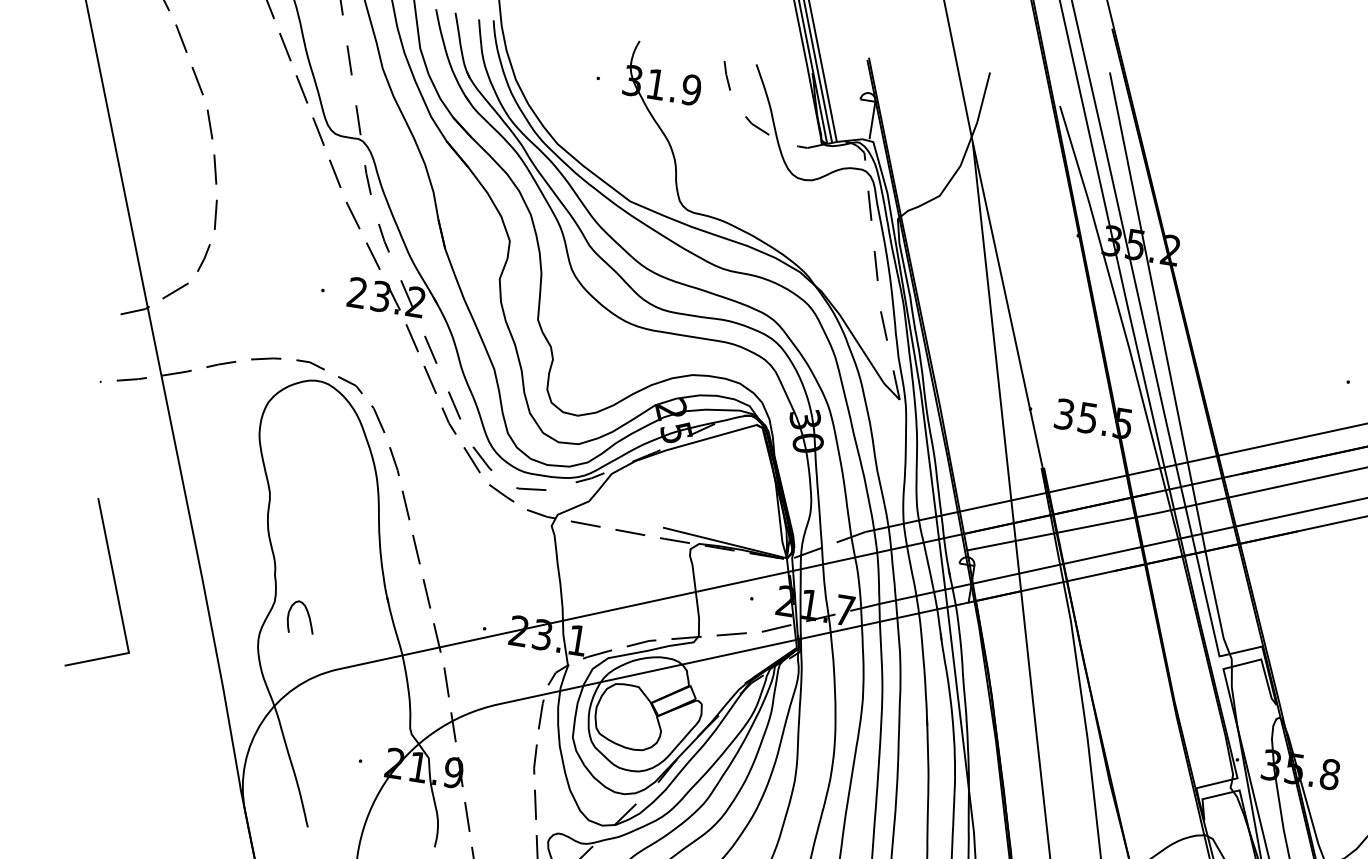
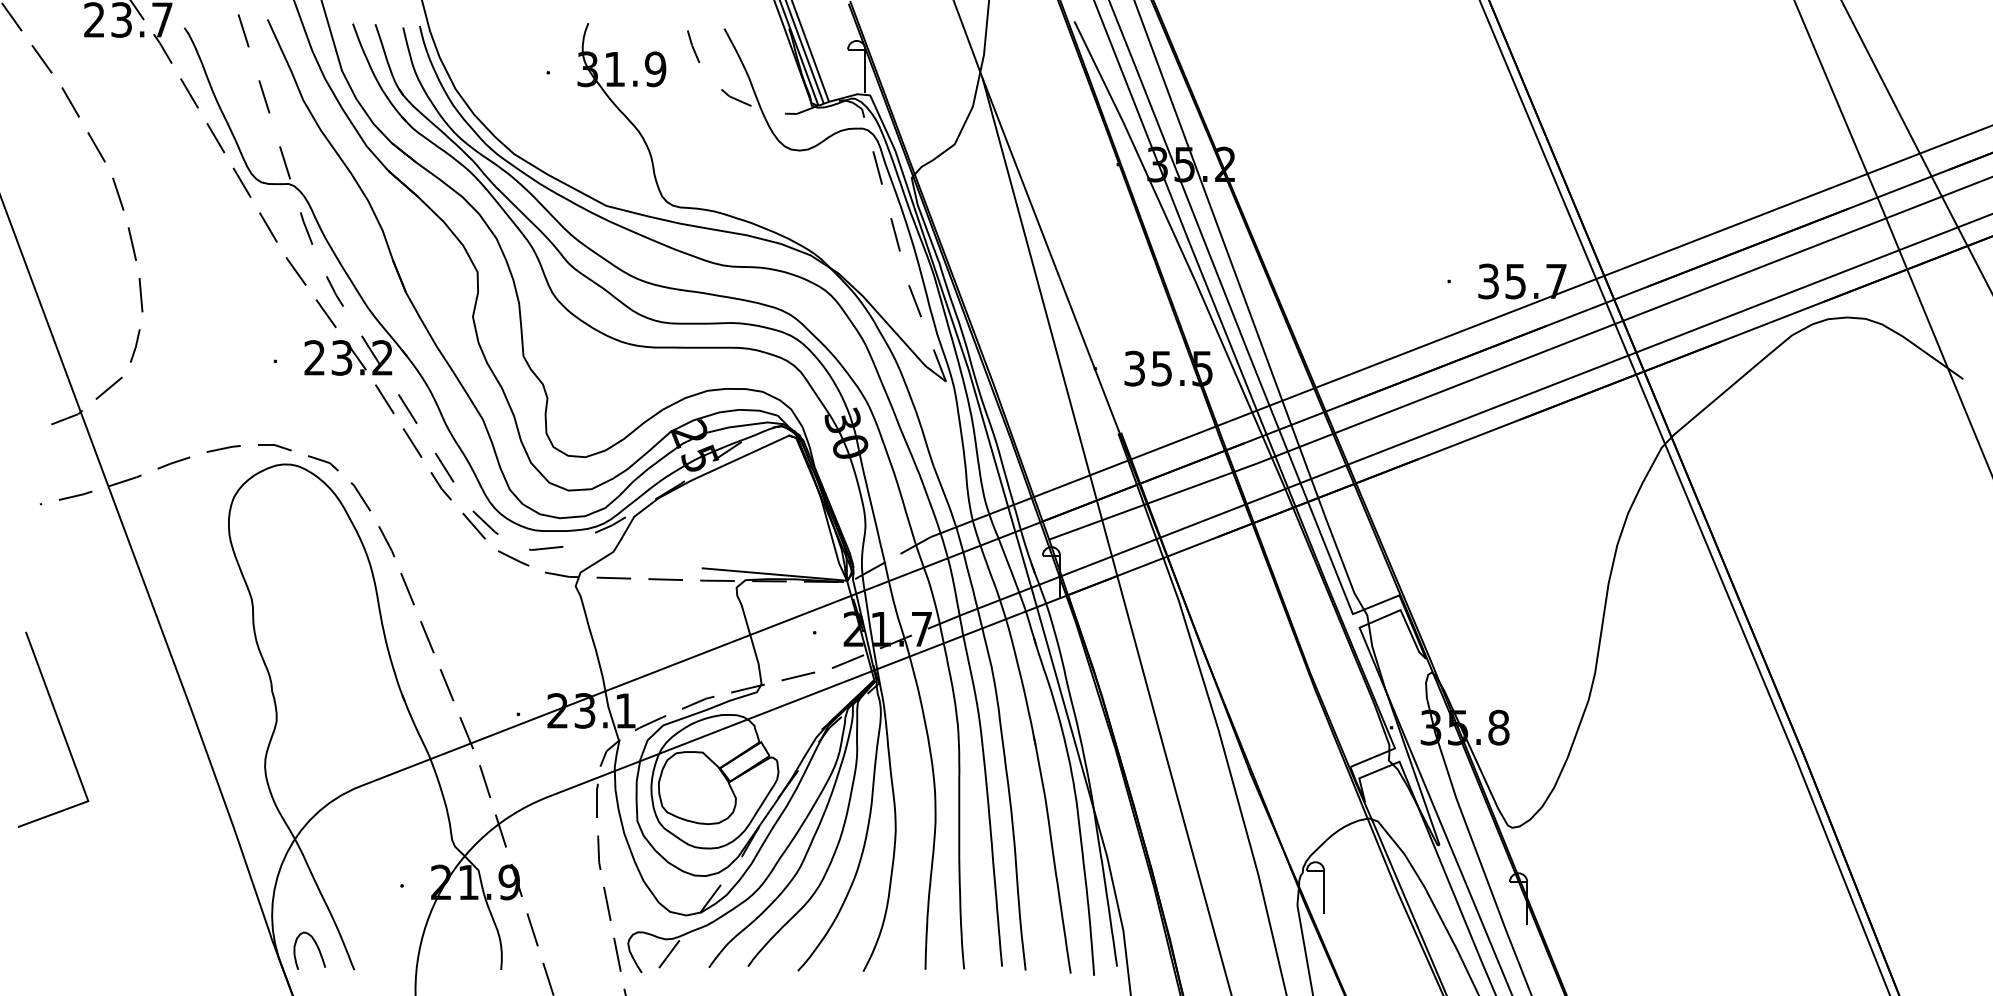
line: (114, 584) -> (59, 726), moved
curve: (307, 615) -> (316, 946), moved

